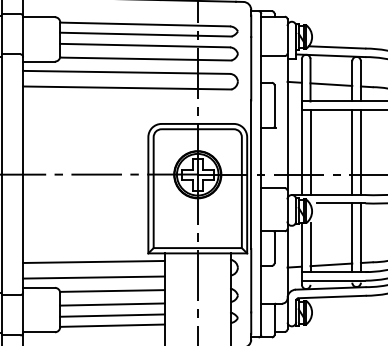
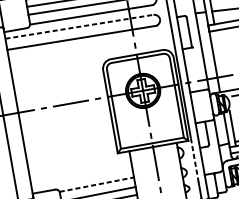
line: (127, 72) -> (80, 26), solid -> dashed
line: (310, 152) -> (220, 60), removed
line: (93, 261) -> (79, 165), removed
line: (93, 277) -> (81, 177), removed
line: (251, 280) -> (194, 159), solid -> dashed
line: (112, 290) -> (96, 184), solid -> dashed

